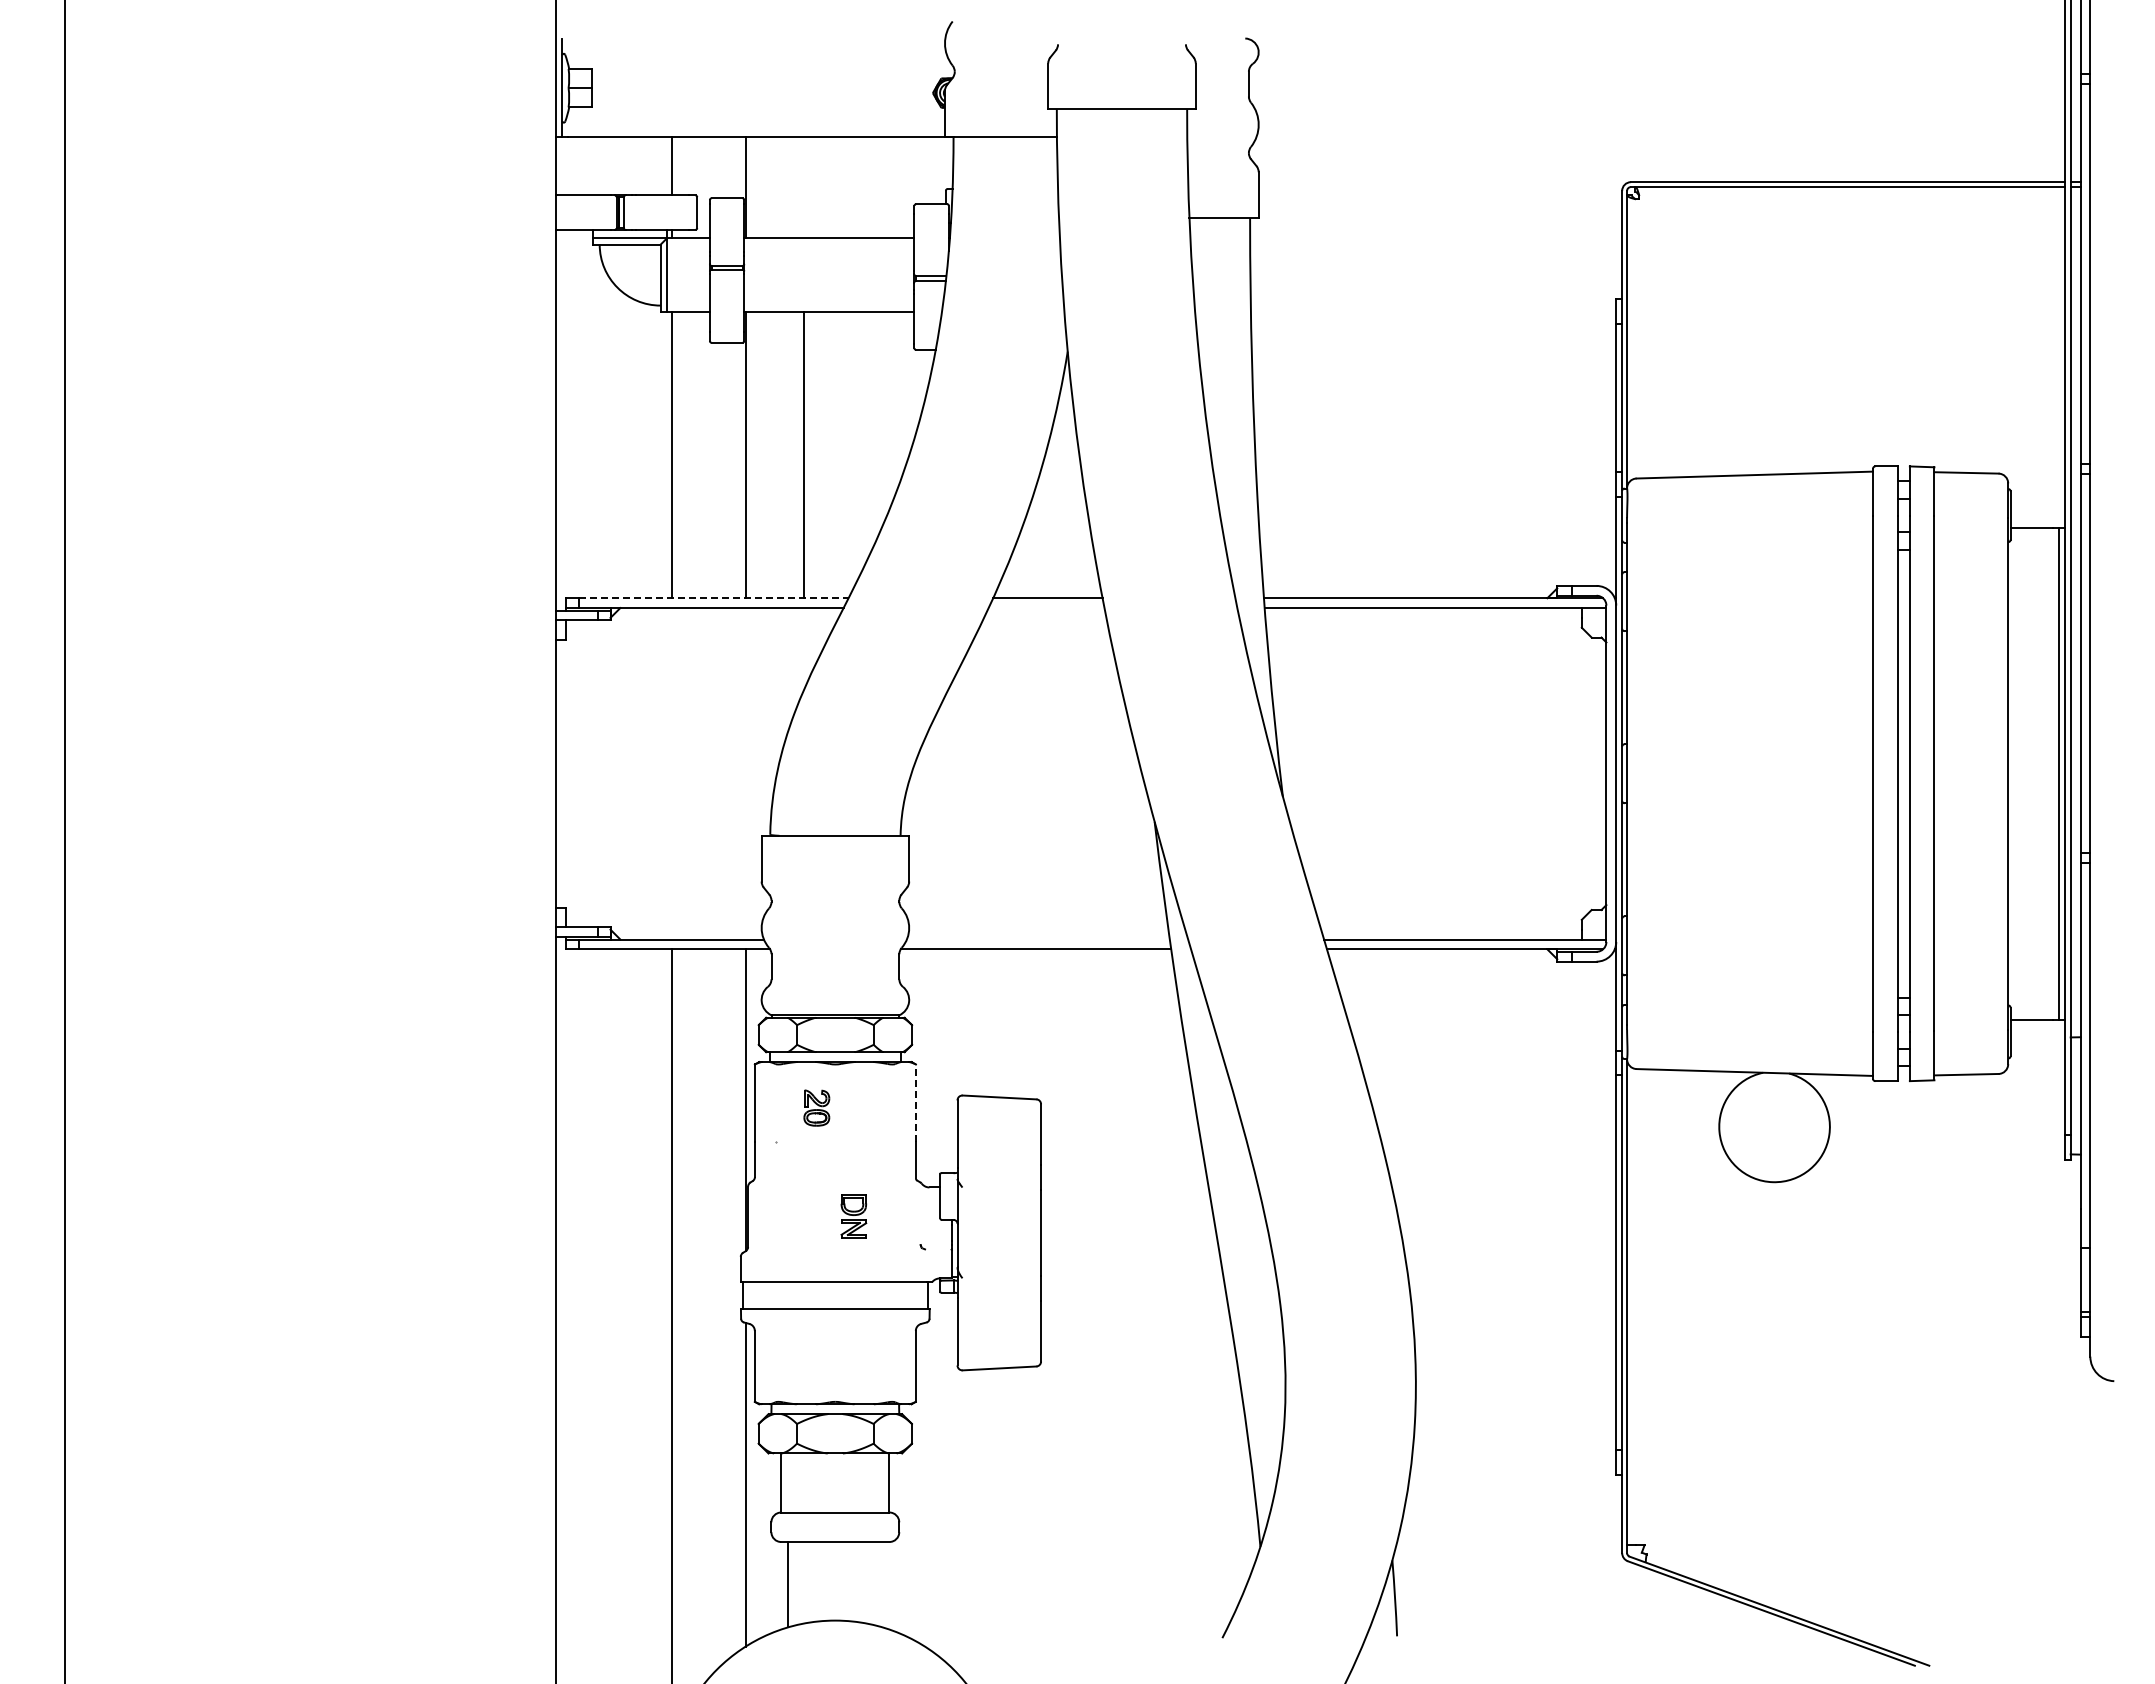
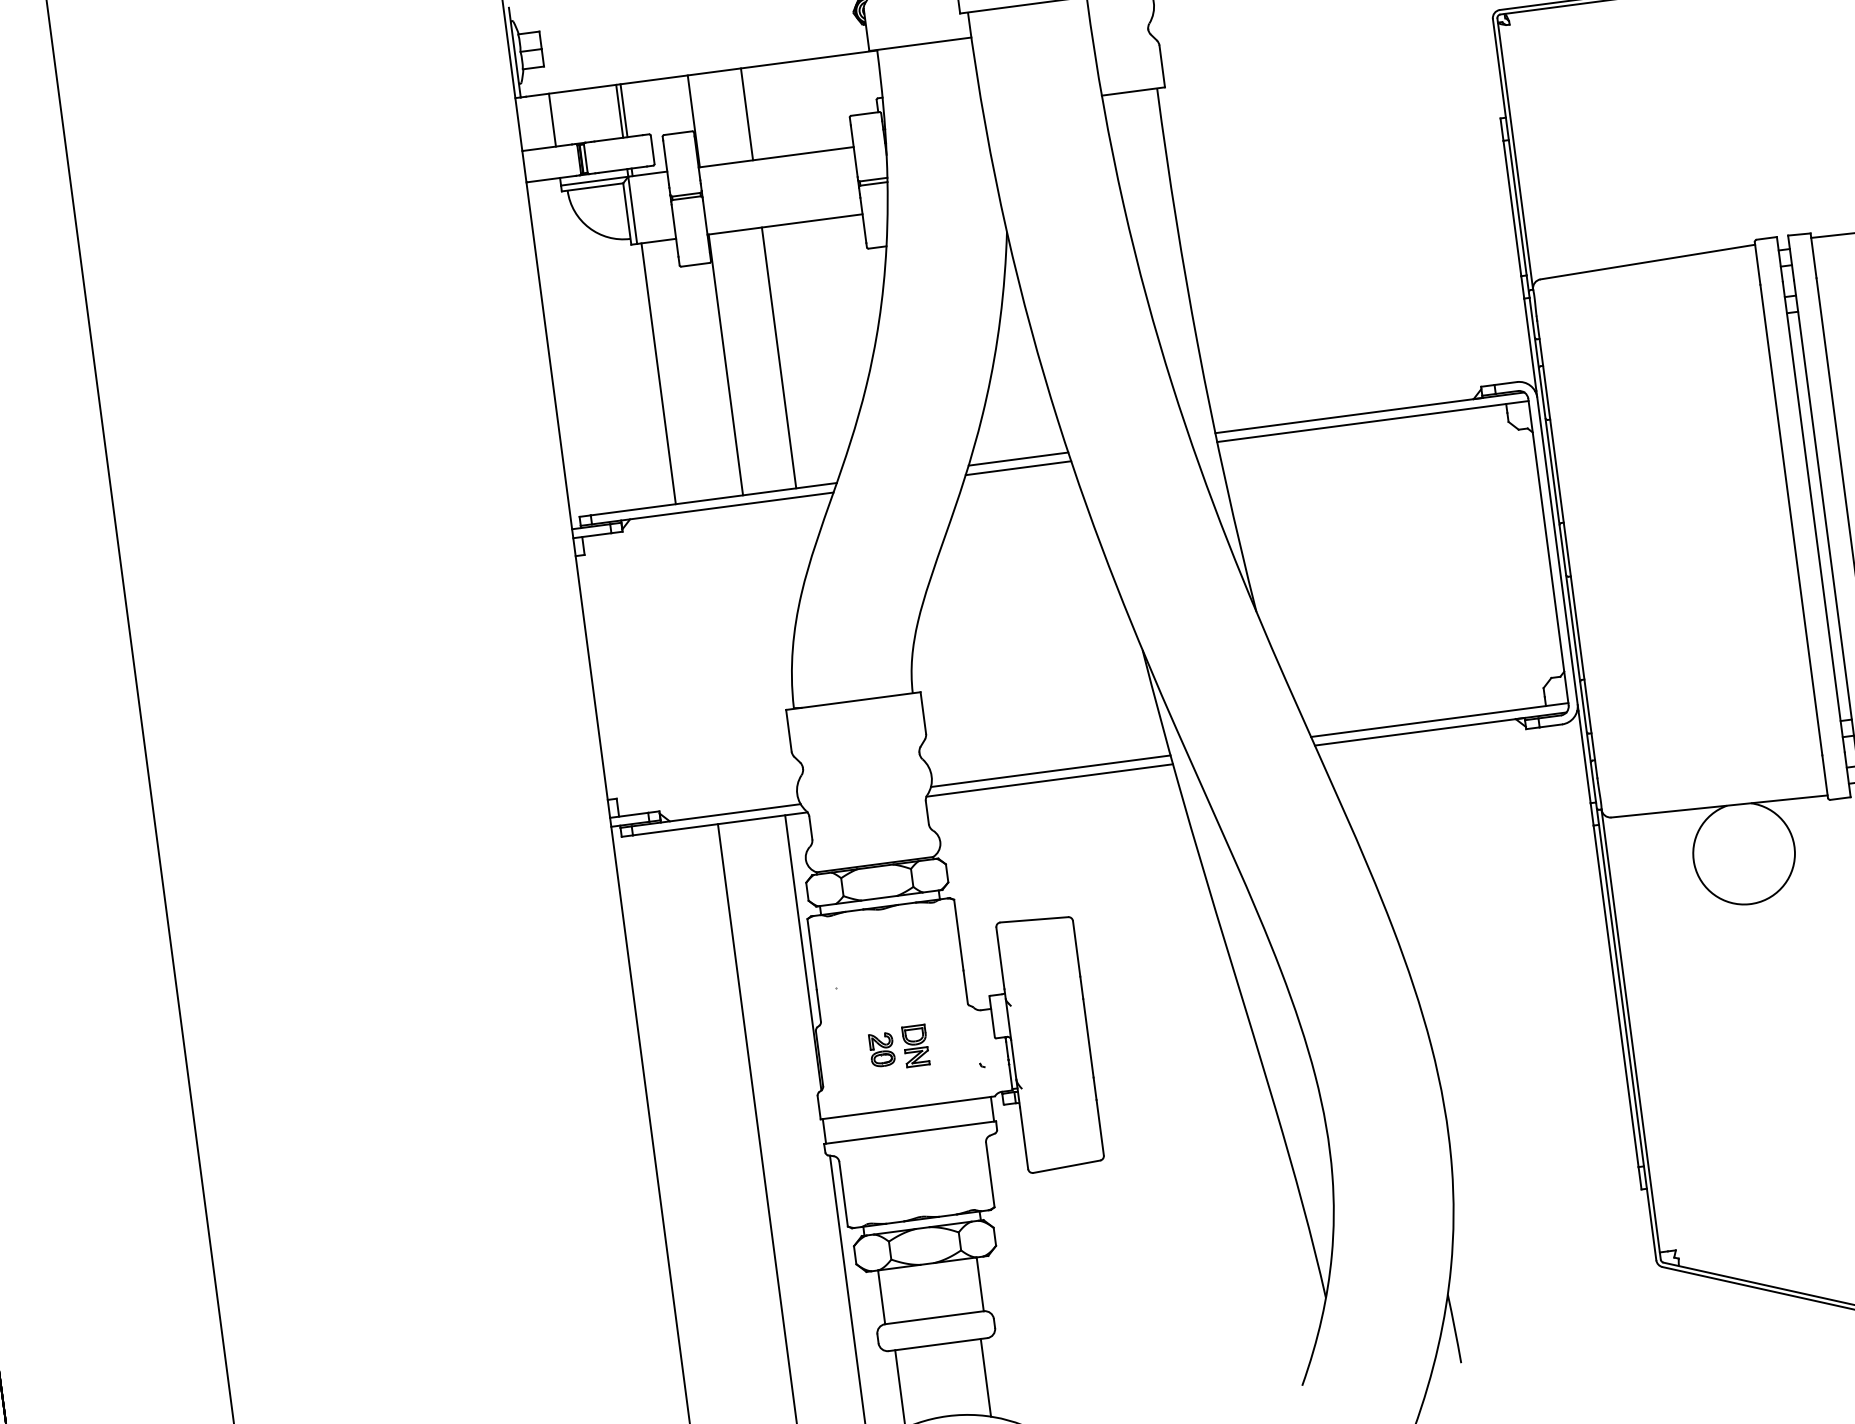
line: (593, 166) -> (552, 120), added
line: (667, 166) -> (620, 111), added
line: (804, 187) -> (747, 114), added
line: (714, 598) -> (714, 499), dashed -> solid
line: (1046, 608) -> (1018, 468), added
line: (1037, 939) -> (1049, 771), added
line: (915, 1103) -> (958, 935), dashed -> solid
part: (816, 1107) -> (881, 1049), moved
line: (882, 1584) -> (986, 1377), added

